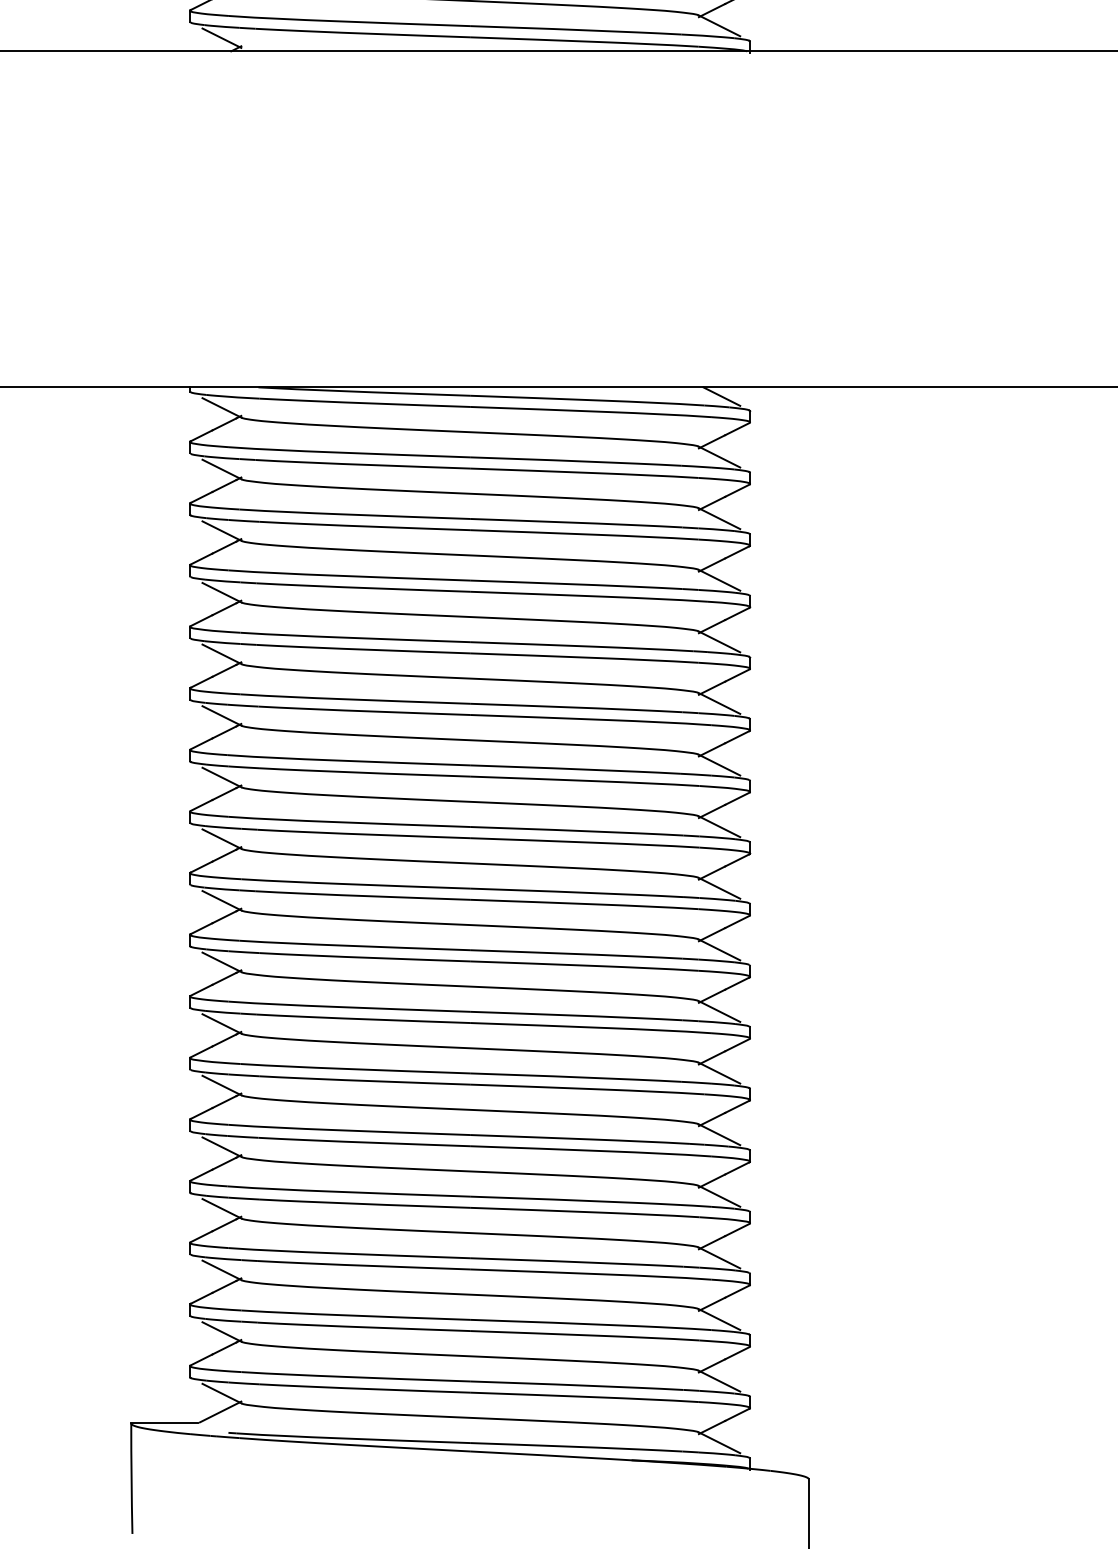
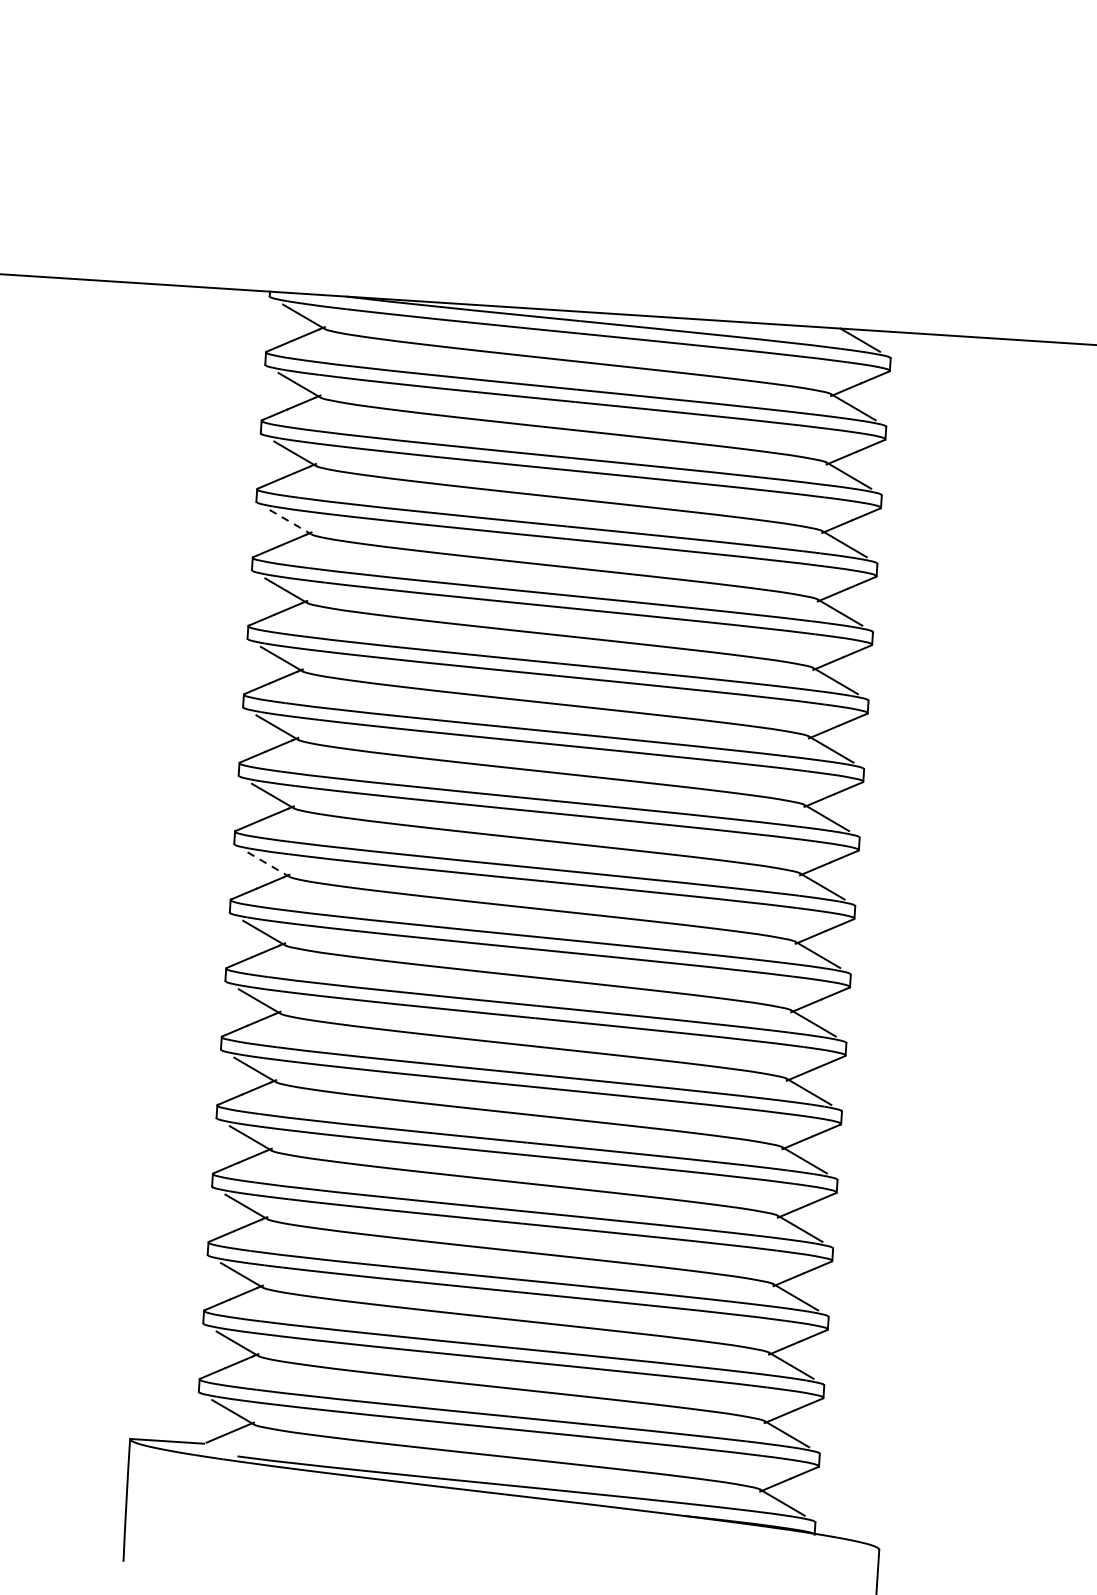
line: (221, 592) -> (290, 521), solid -> dashed
line: (221, 900) -> (268, 864), solid -> dashed

